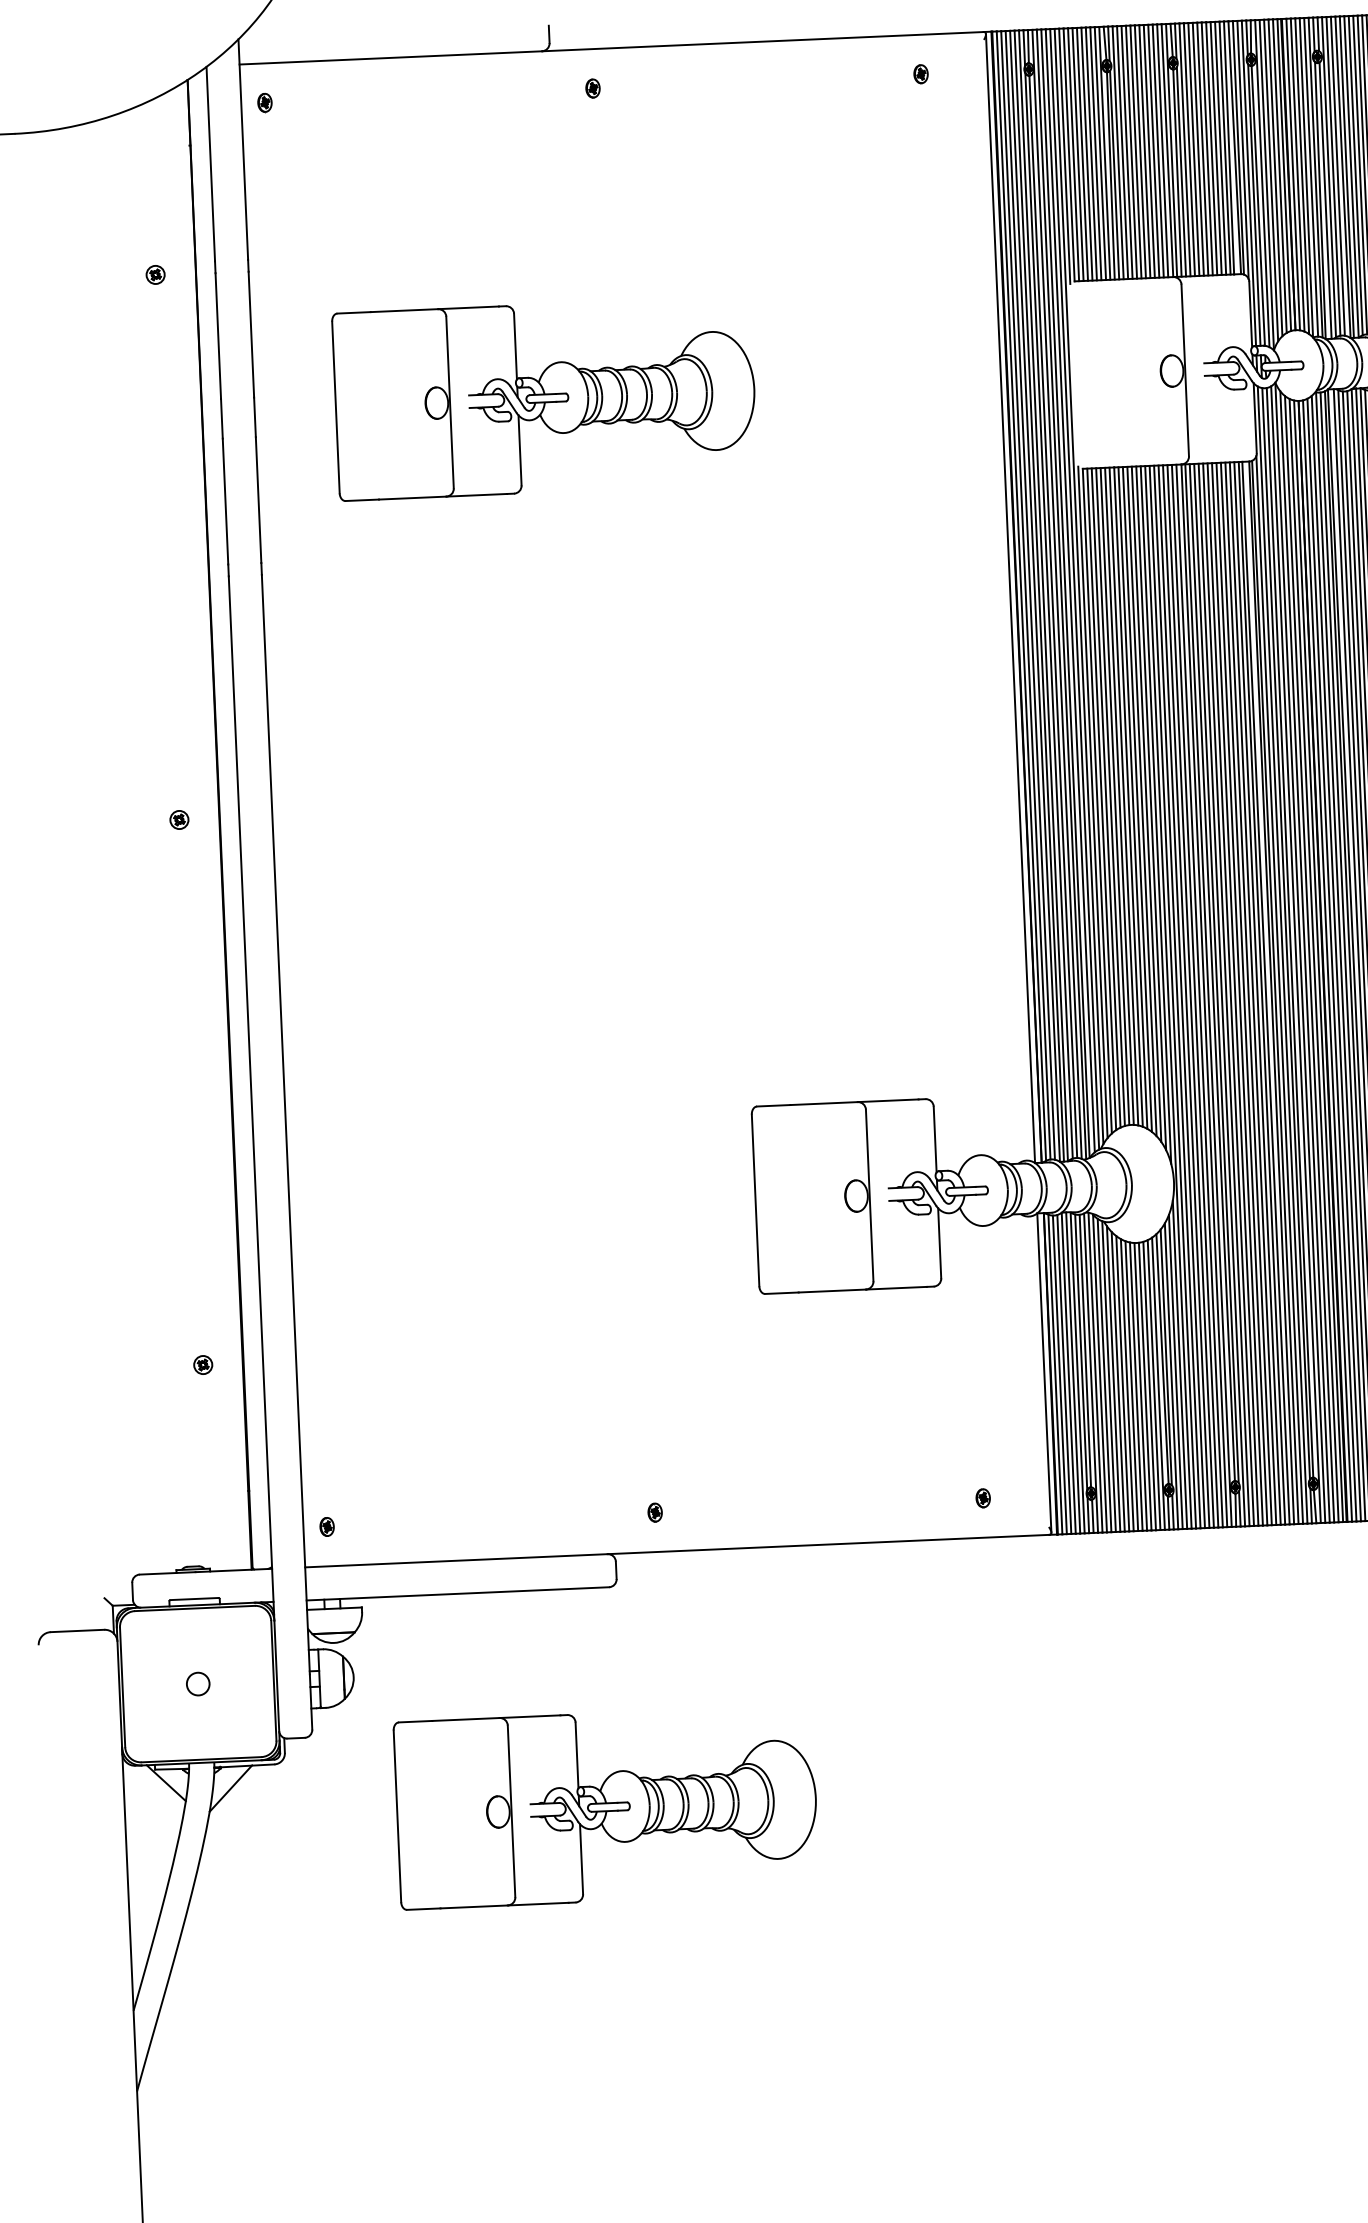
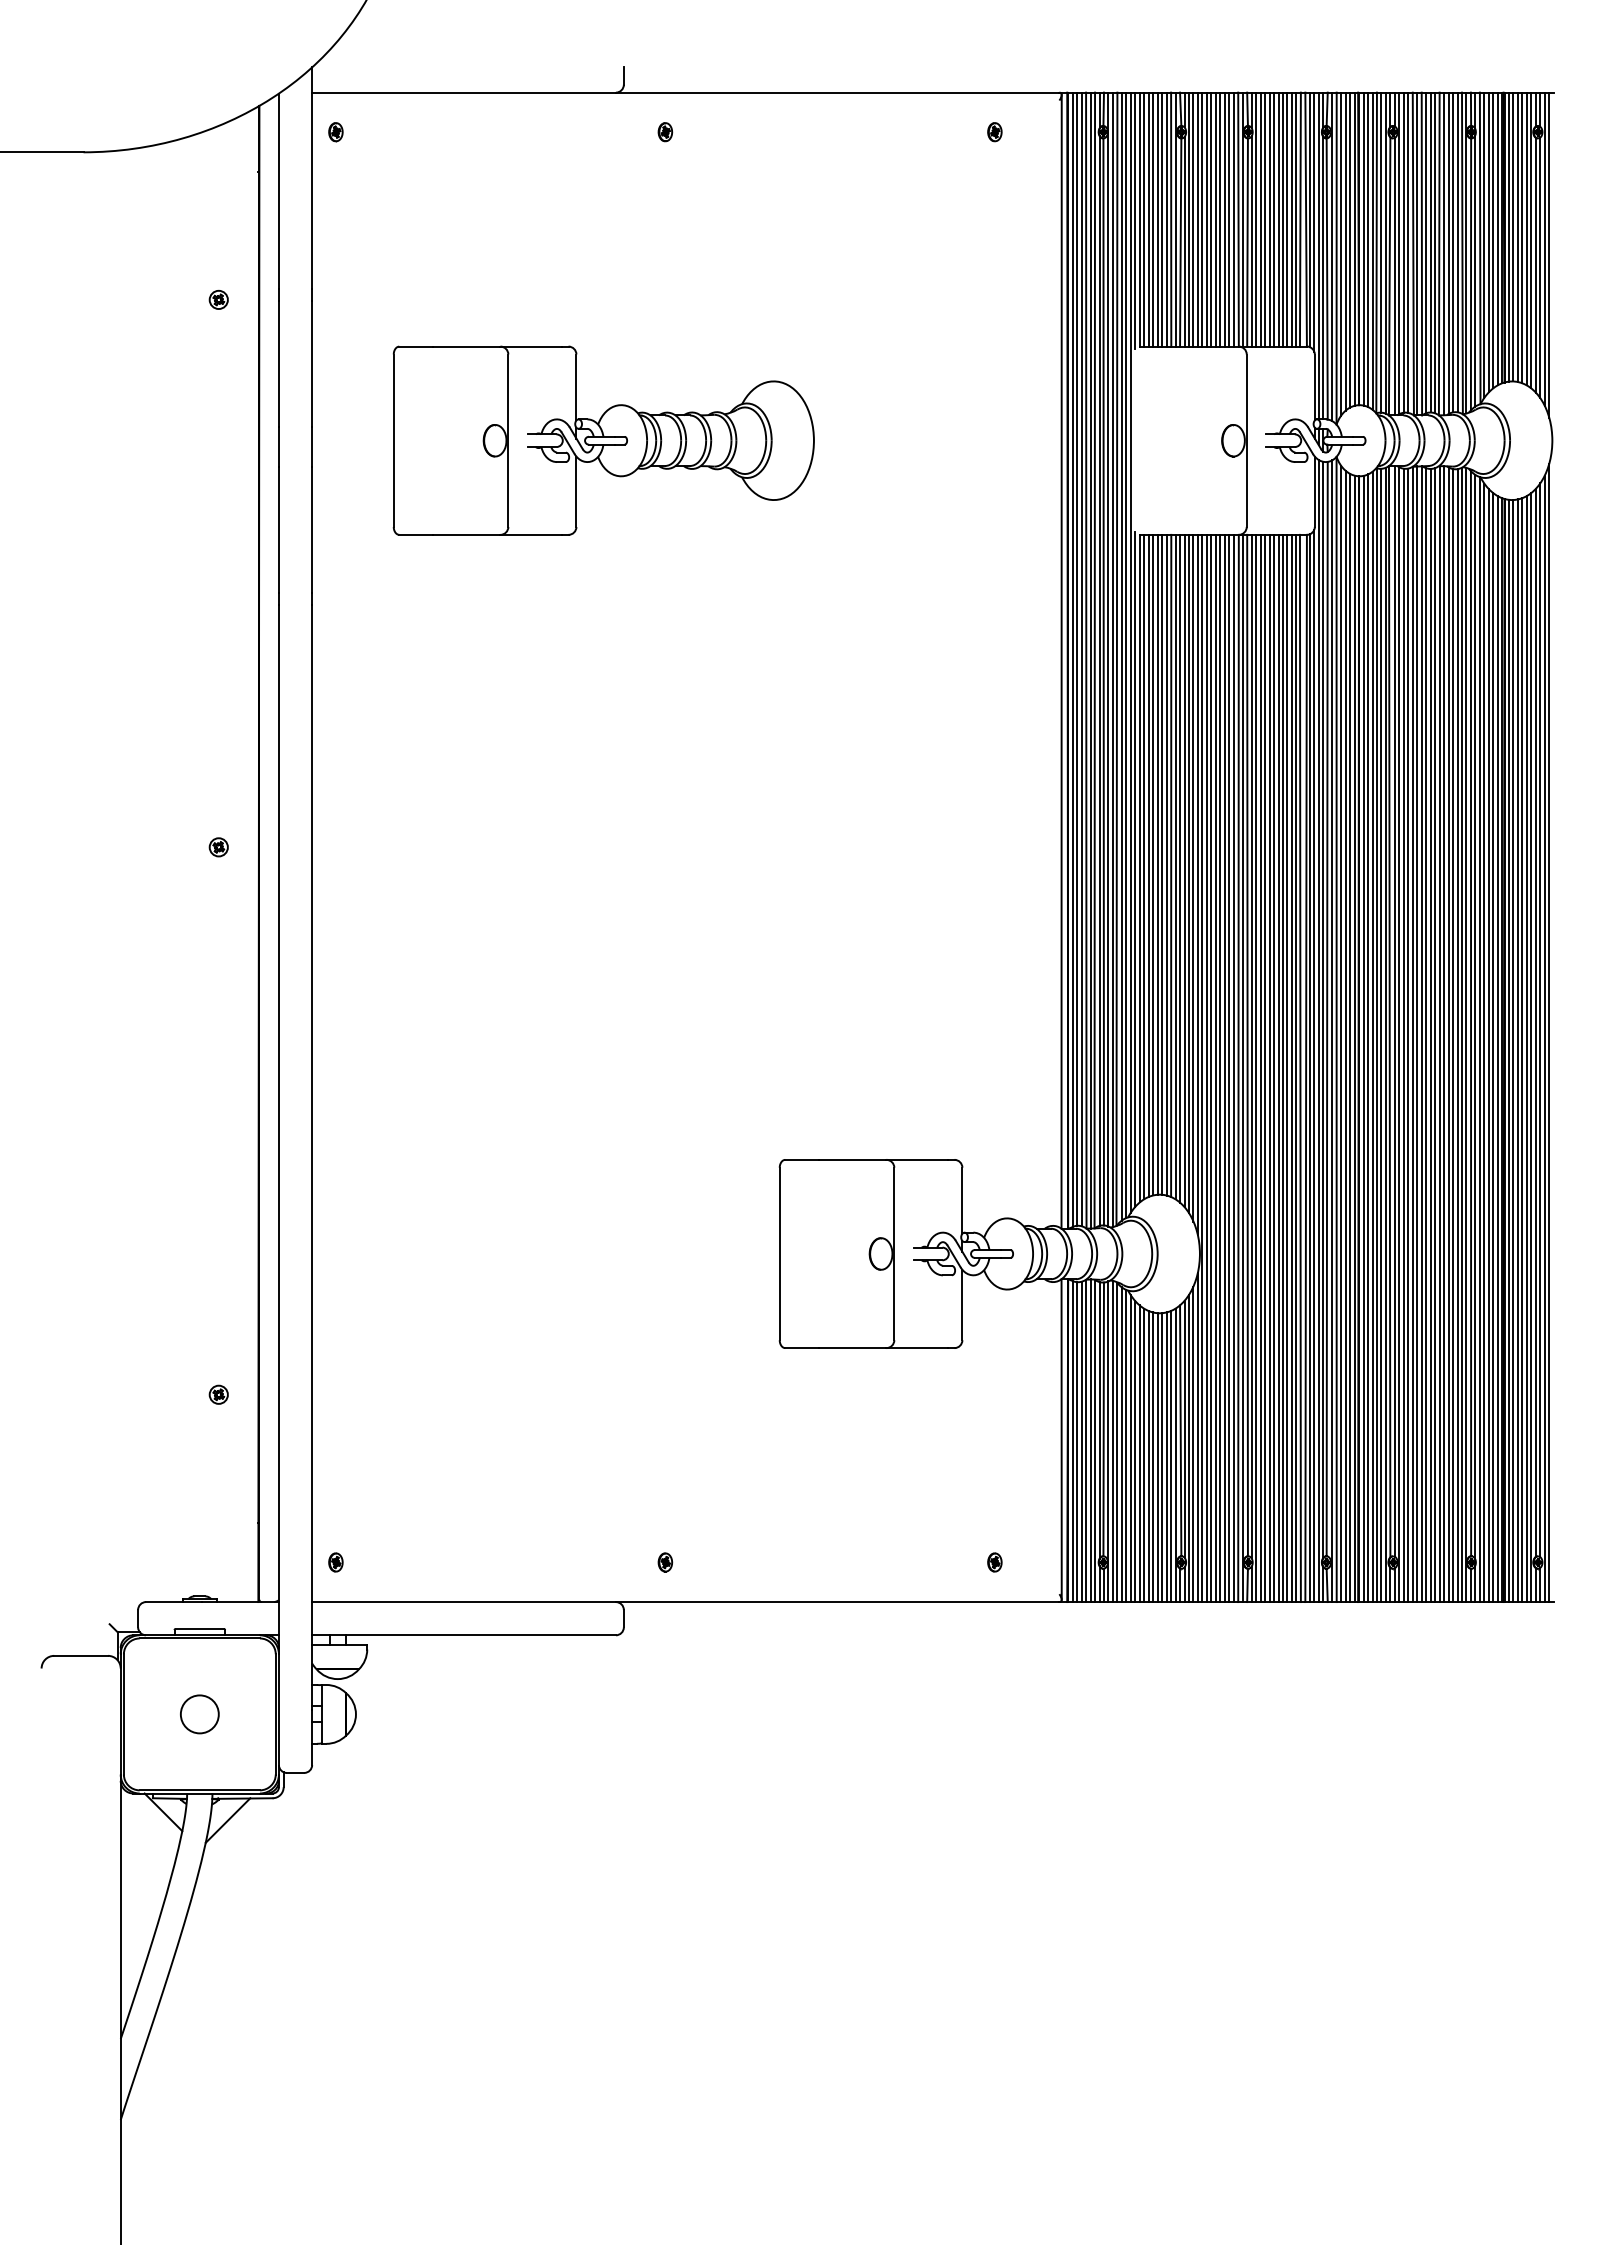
circle: (197, 1684) -> (199, 1714), size x1.67
part: (606, 1807) -> (603, 1855), removed

